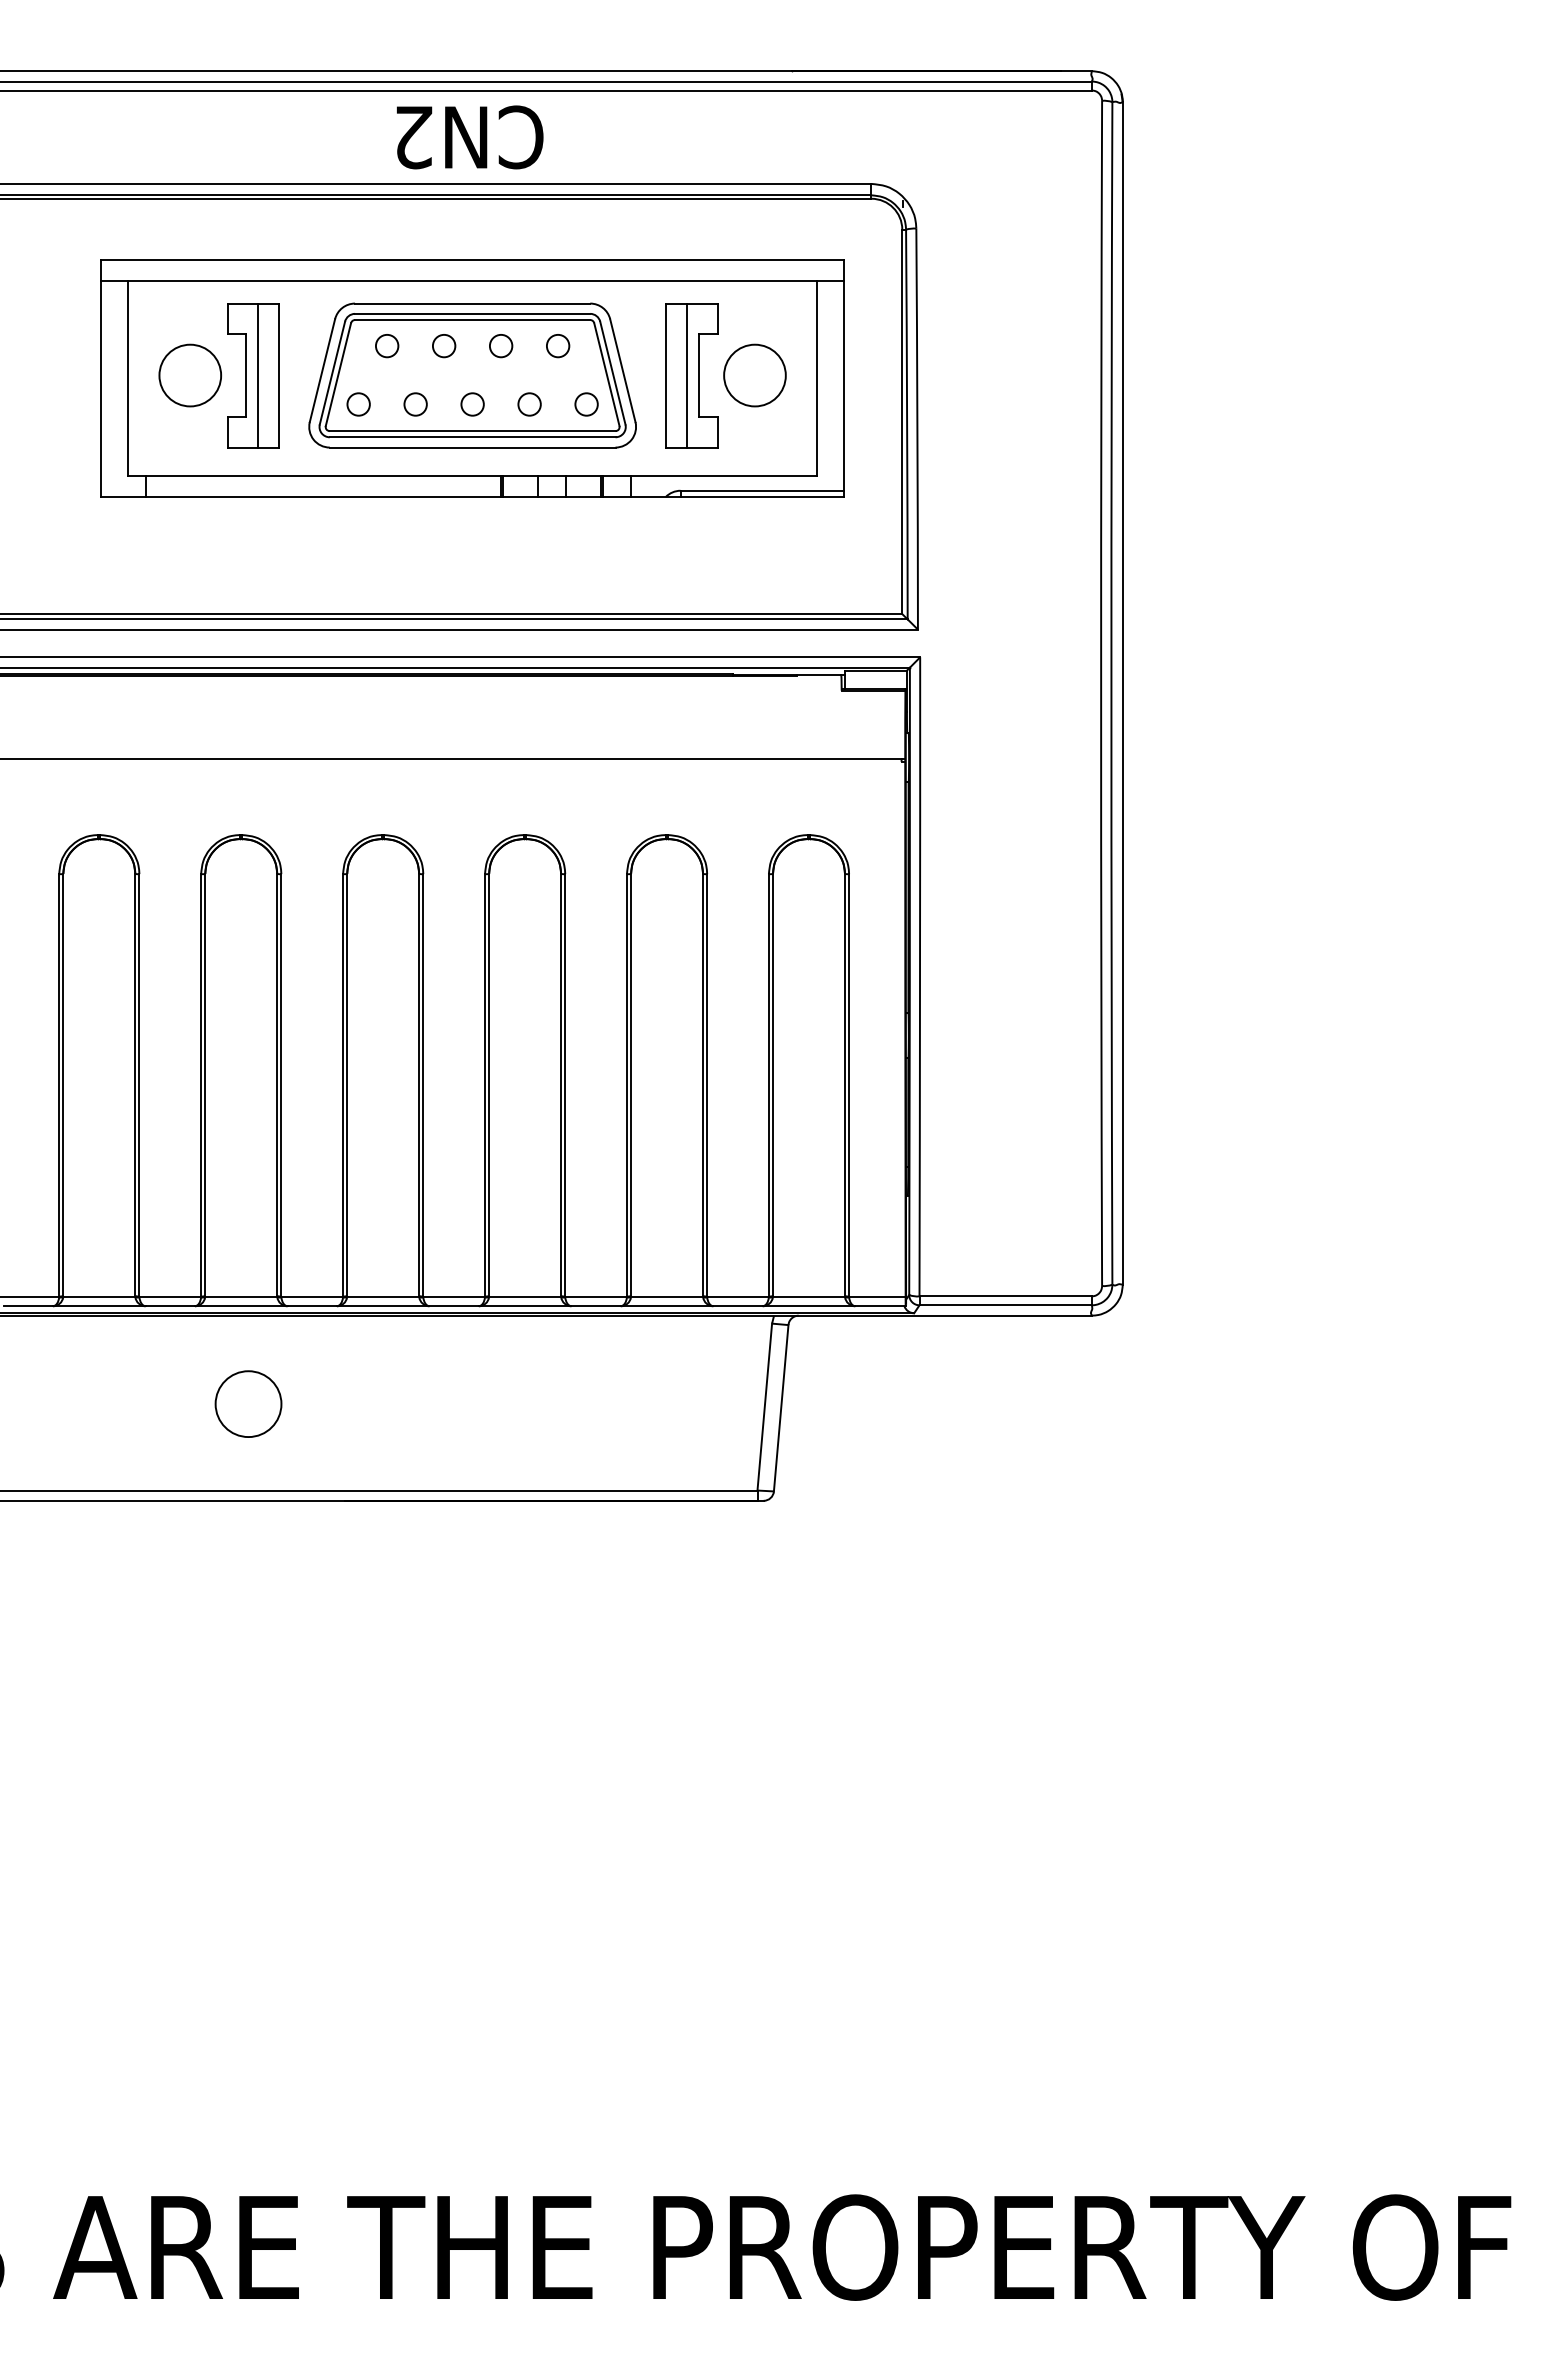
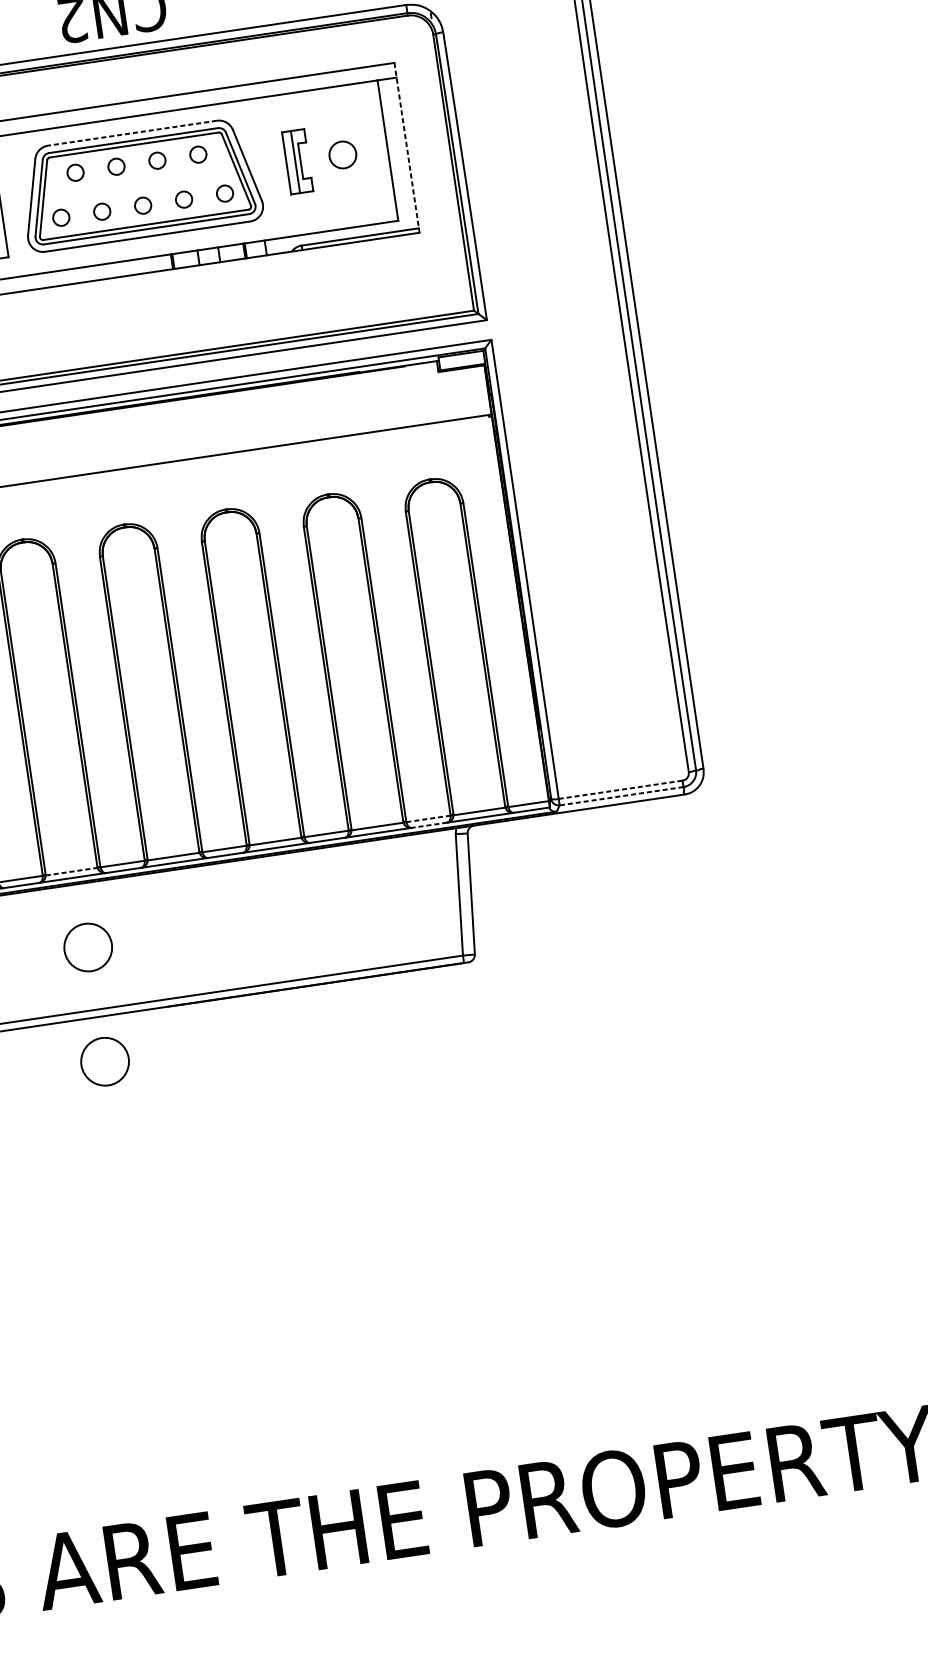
line: (472, 303) -> (132, 133), solid -> dashed
part: (691, 375) -> (297, 161), size x0.6
circle: (754, 375) -> (342, 154), size x0.6
line: (843, 379) -> (406, 148), solid -> dashed
line: (1006, 1296) -> (621, 789), solid -> dashed
line: (241, 1297) -> (71, 871), solid -> dashed
line: (738, 1297) -> (428, 818), solid -> dashed
line: (1005, 1305) -> (621, 796), solid -> dashed
line: (738, 1306) -> (429, 825), solid -> dashed
circle: (248, 1562) -> (105, 1061), added

